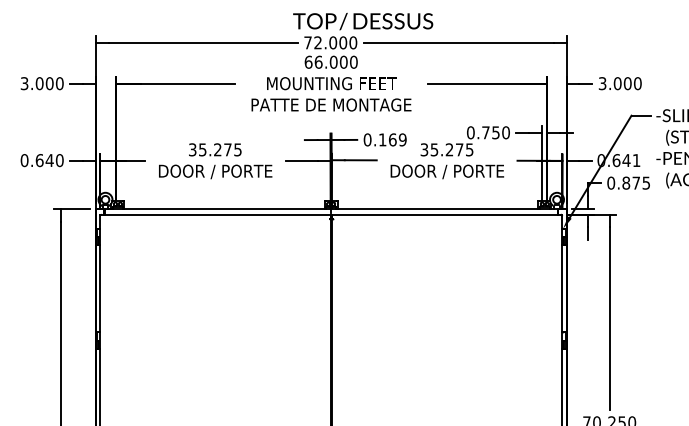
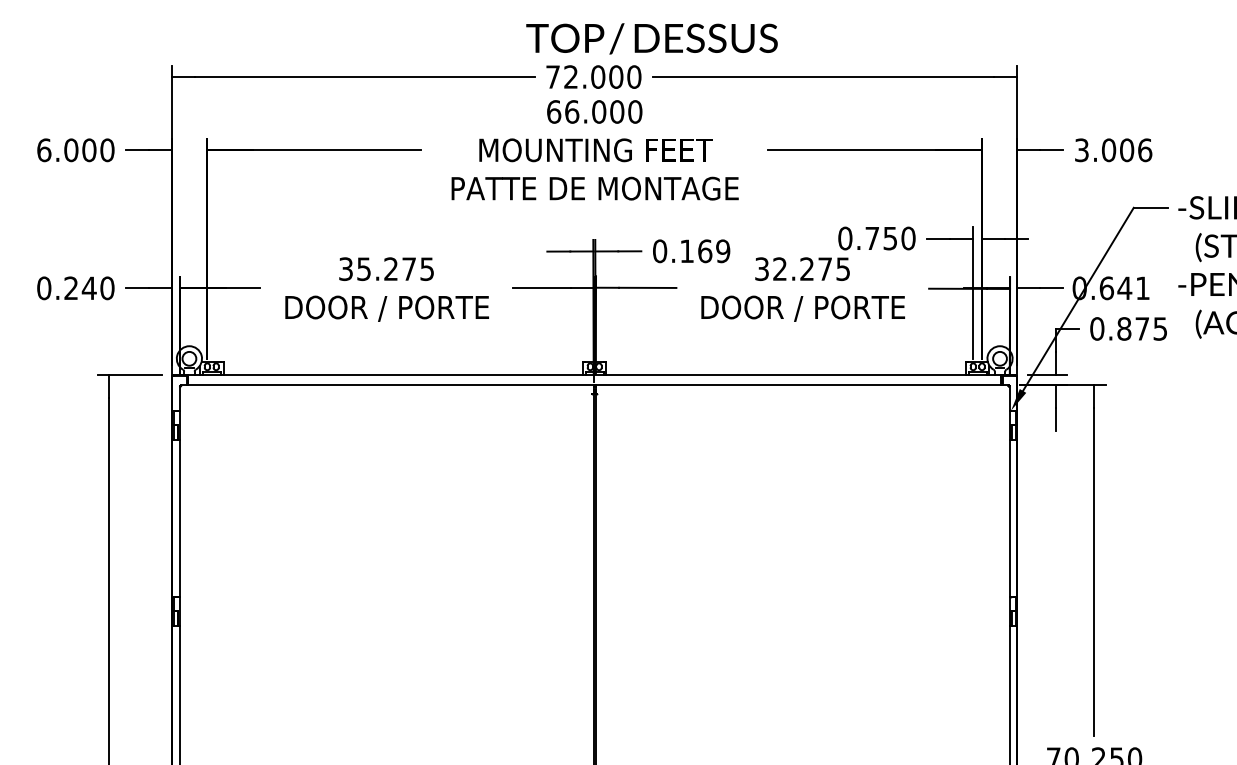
text: (24, 83) -> (44, 150), 3.000 -> 6.000
text: (637, 83) -> (1144, 150), 3.000 -> 3.006
text: (434, 149) -> (780, 268), 35.275 -> 32.275
text: (39, 160) -> (70, 288), 0.640 -> 0.240

